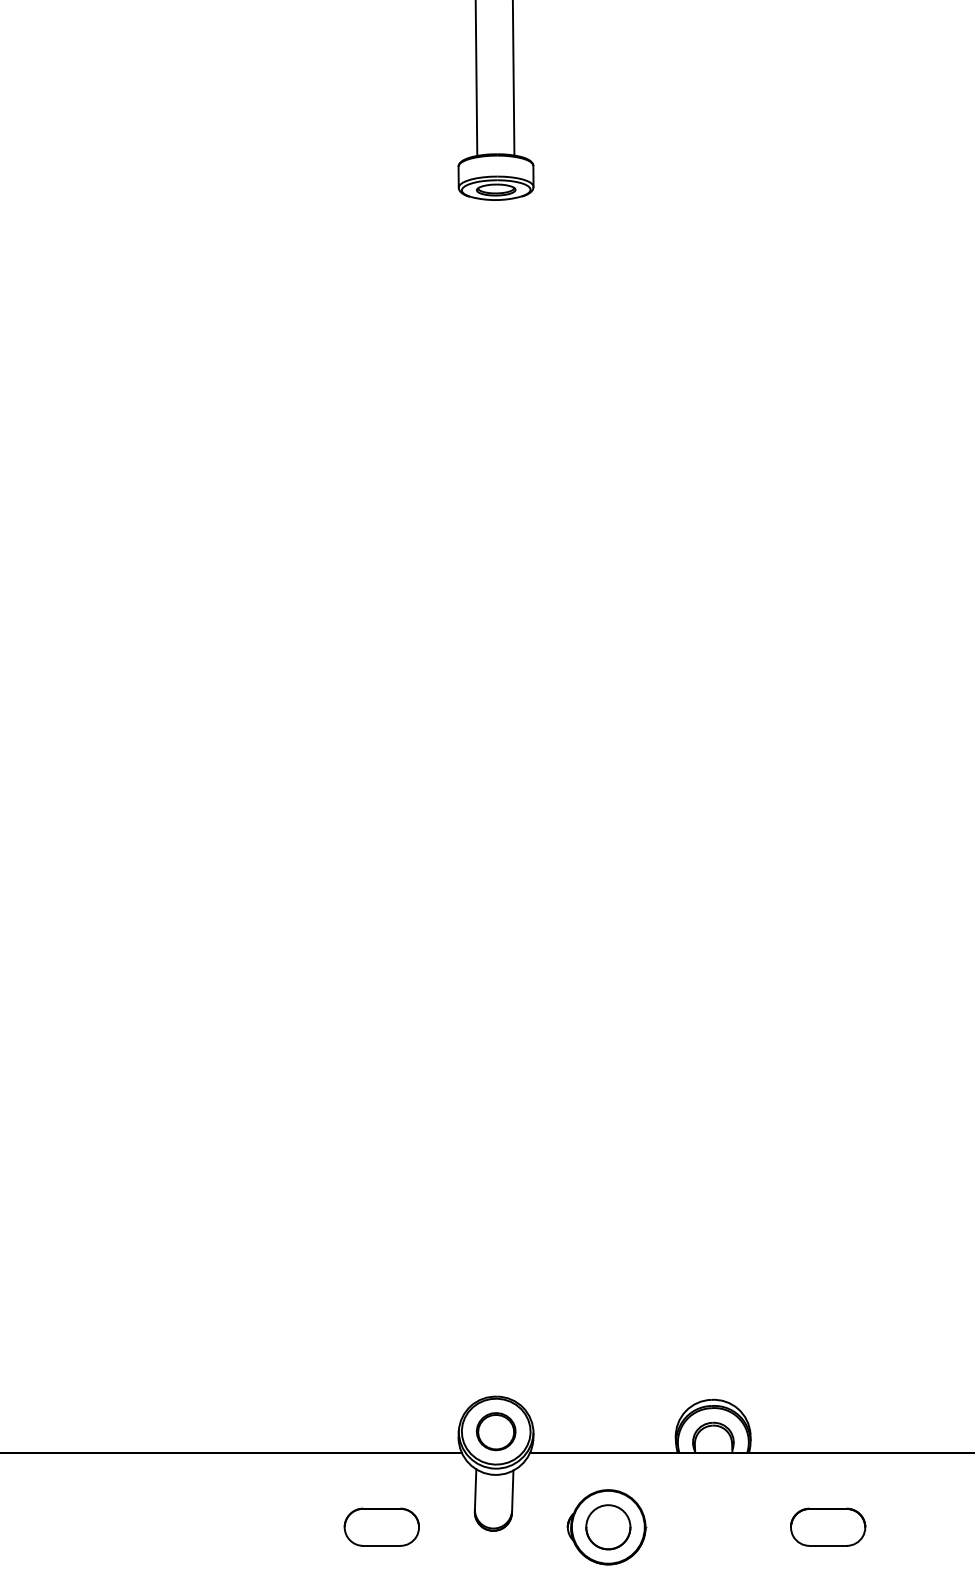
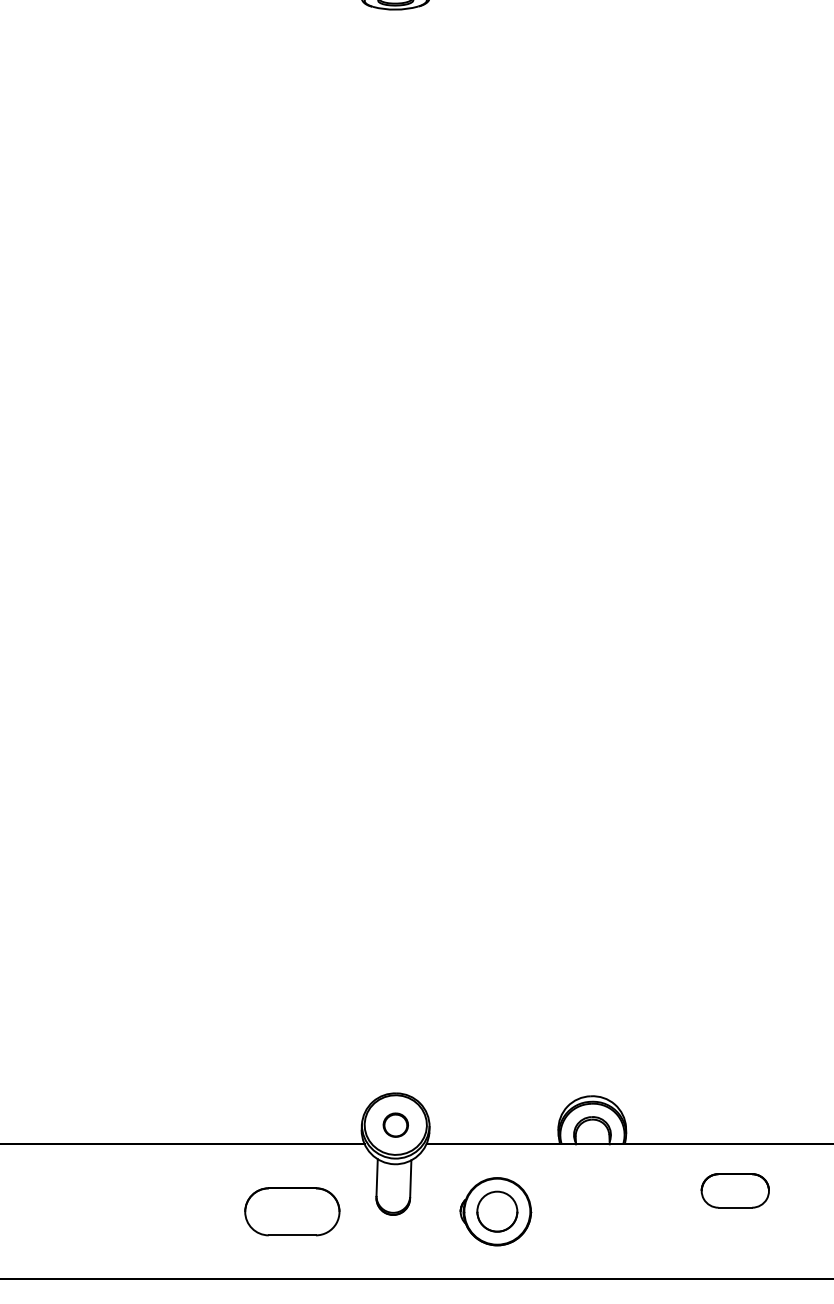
part: (496, 1431) -> (396, 1124), size x0.7
part: (381, 1526) -> (291, 1210), size x1.4
part: (828, 1526) -> (735, 1190), moved

